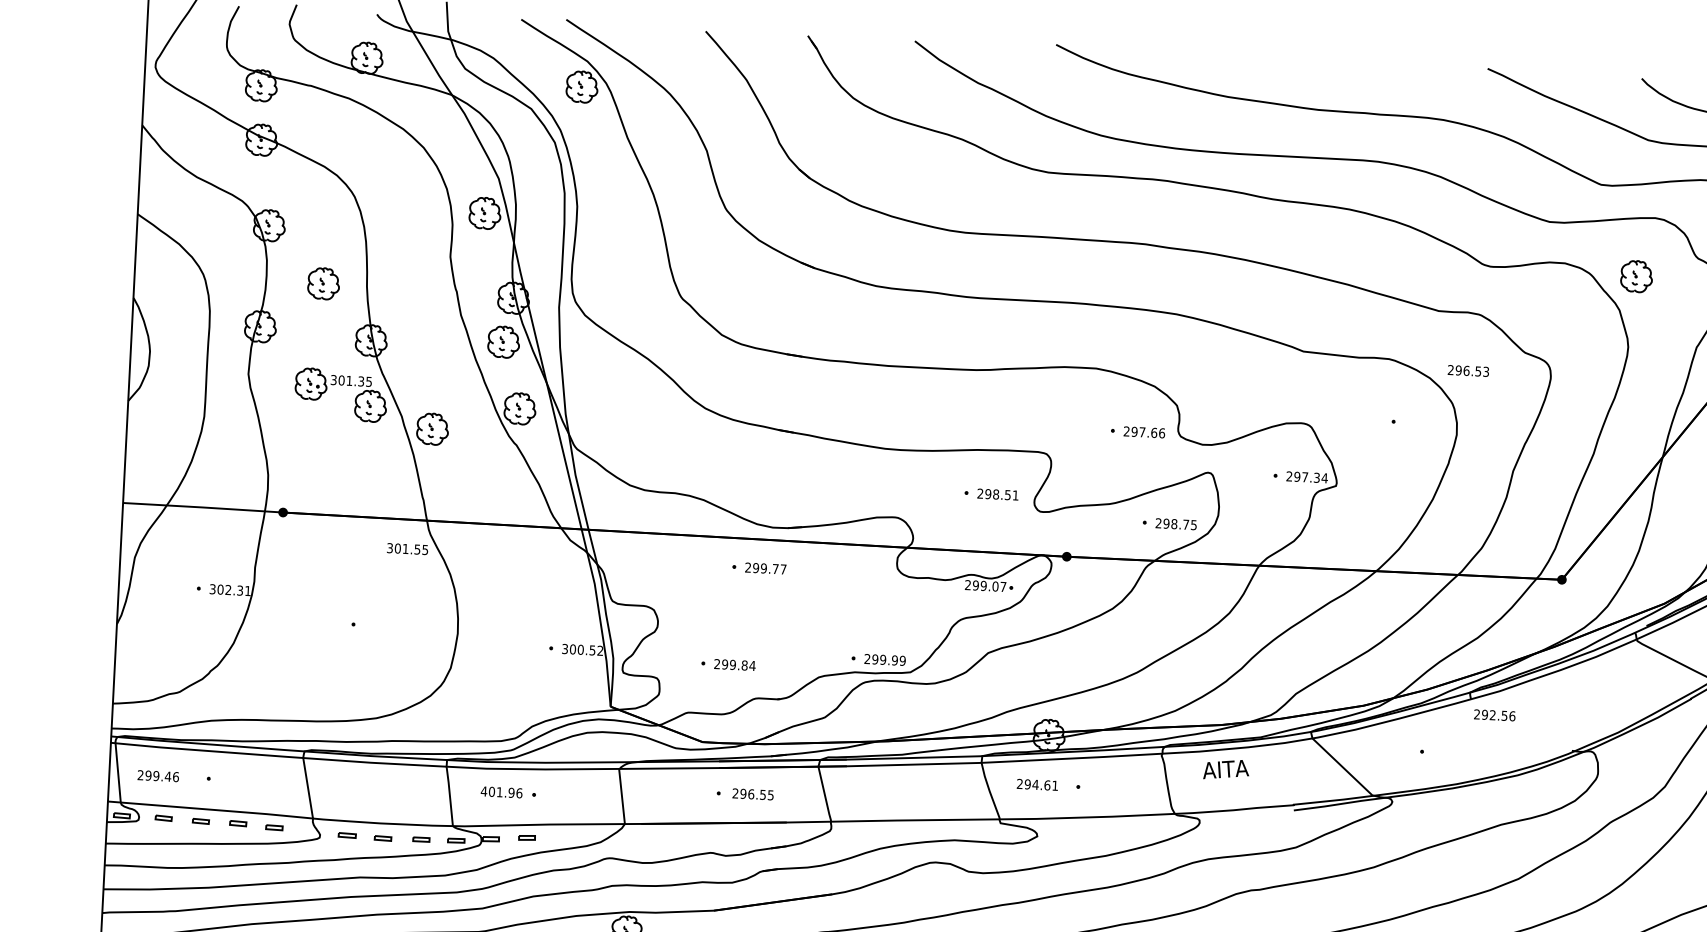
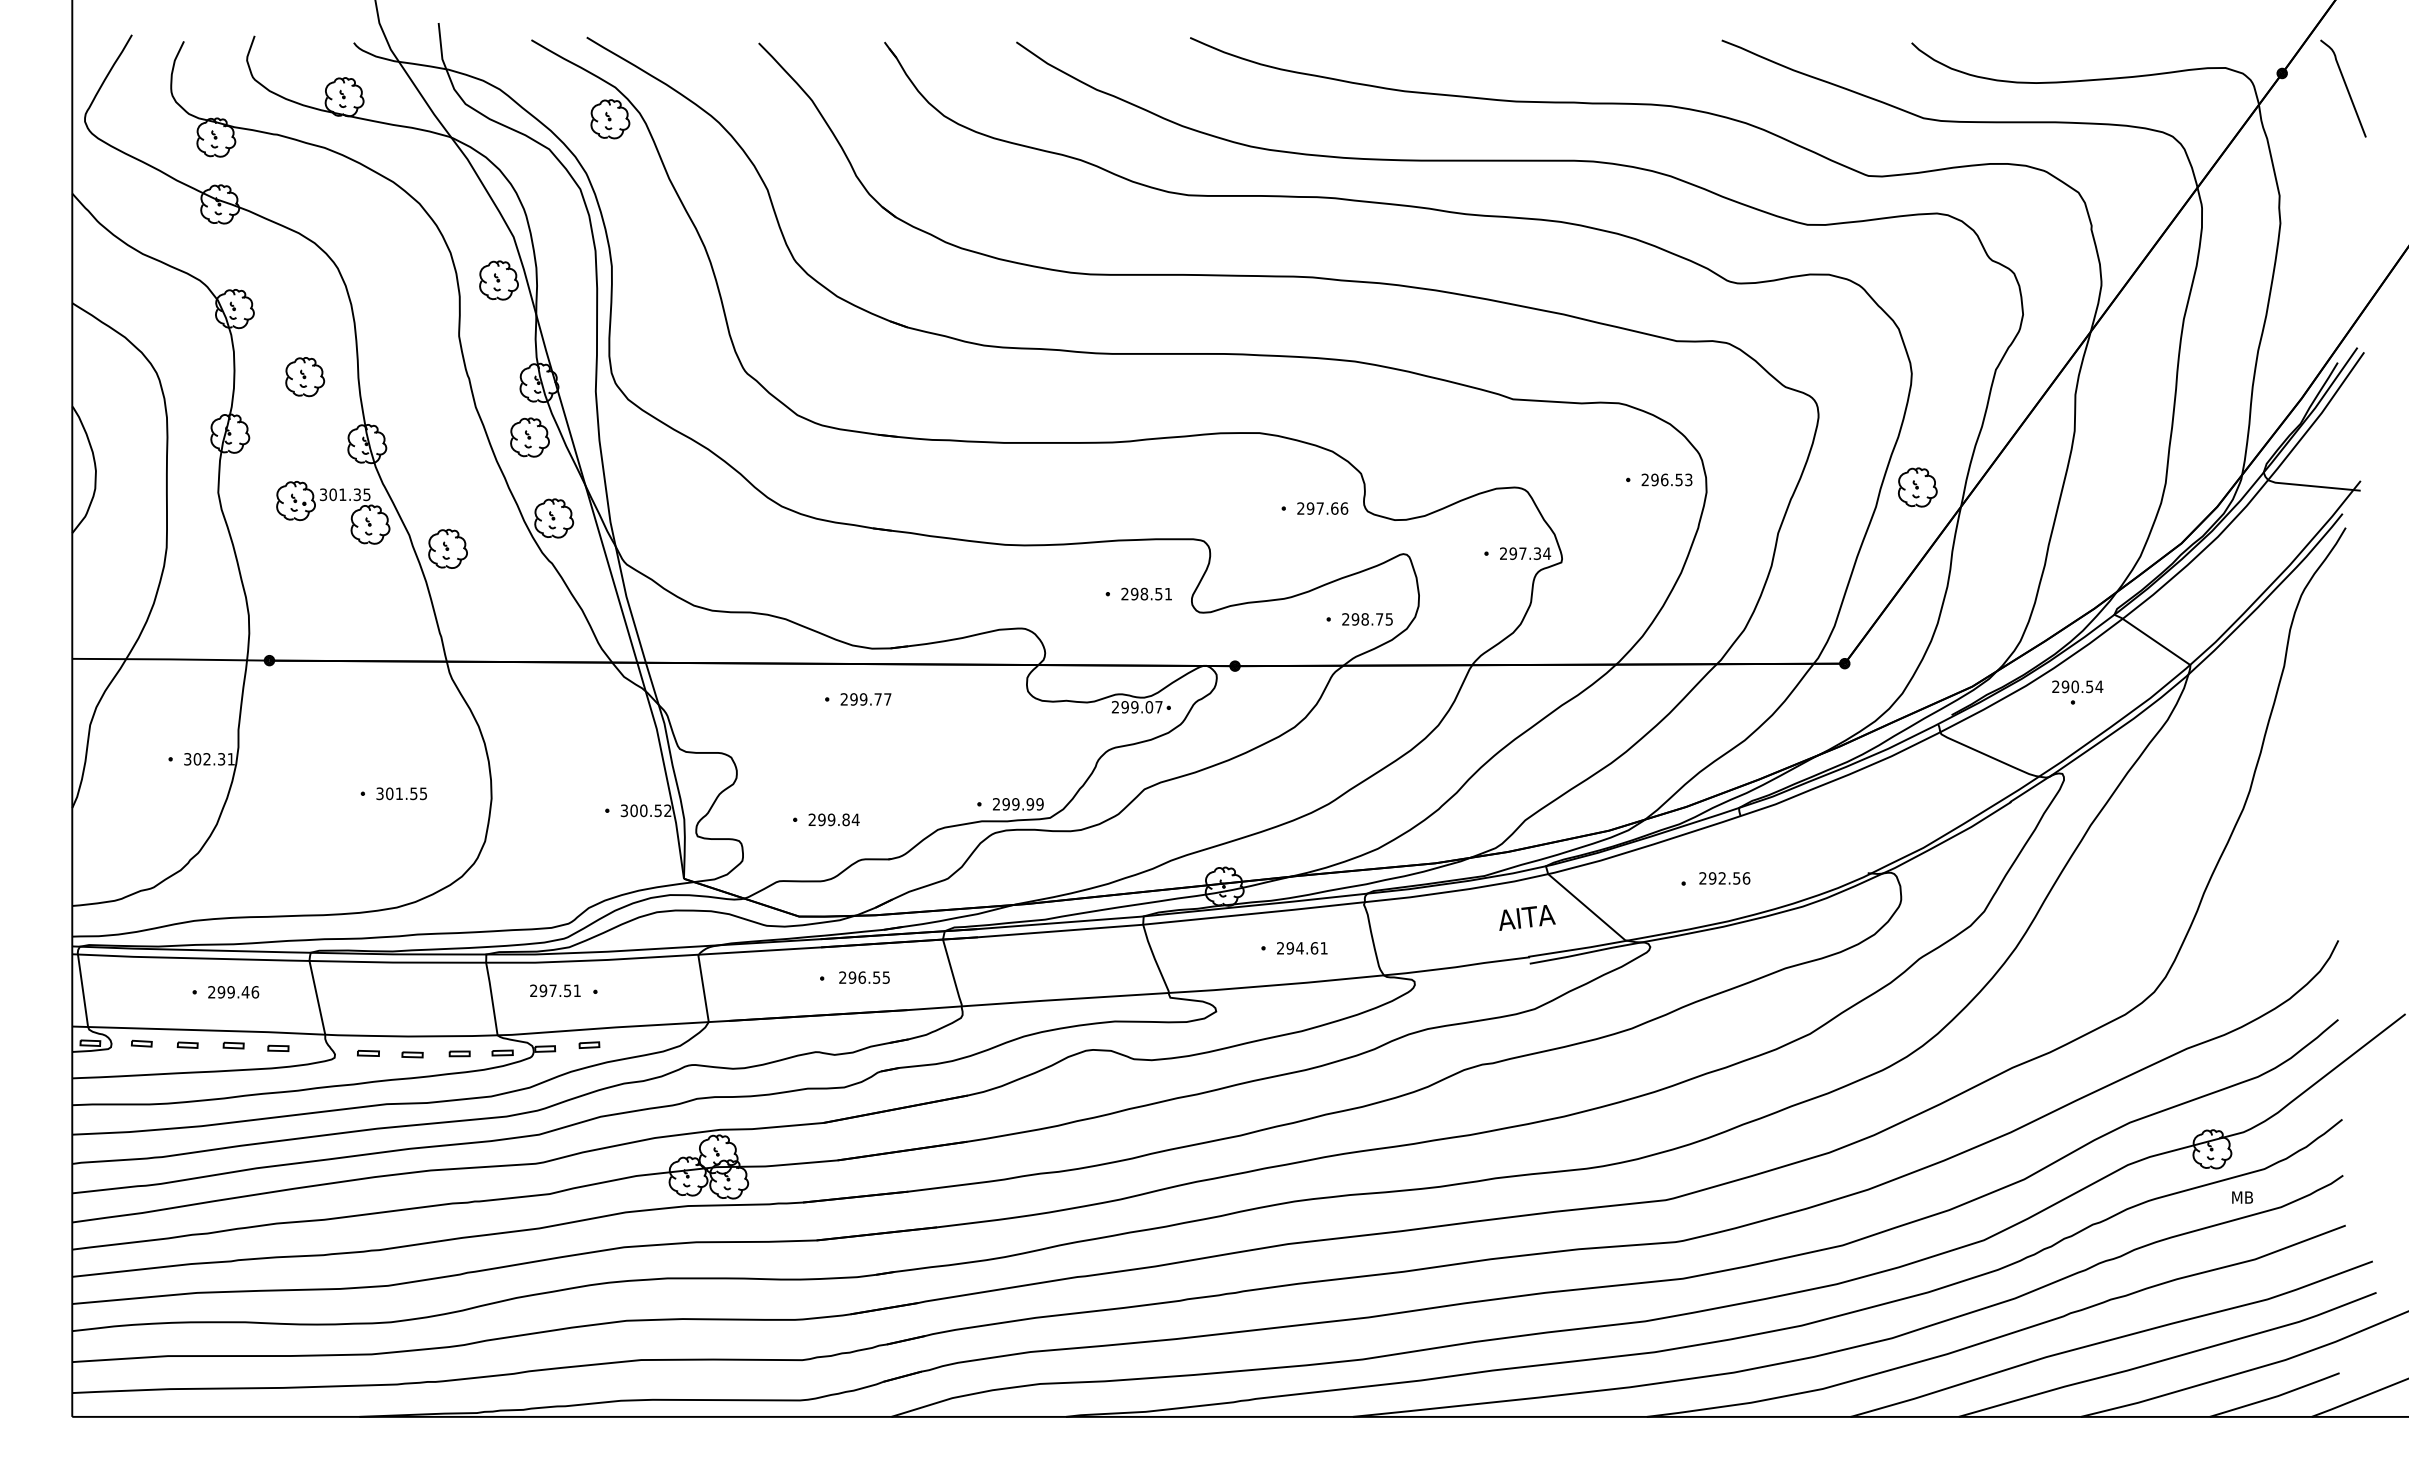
part: (1636, 276) -> (1917, 487), moved
text: (1468, 370) -> (1666, 479), moved
text: (407, 548) -> (401, 793), moved
text: (1494, 715) -> (1724, 878), moved
text: (1226, 769) -> (1527, 917), moved
text: (158, 776) -> (233, 992), moved
text: (1037, 785) -> (1302, 948), moved
text: (501, 792) -> (555, 990), 401.96 -> 297.51

